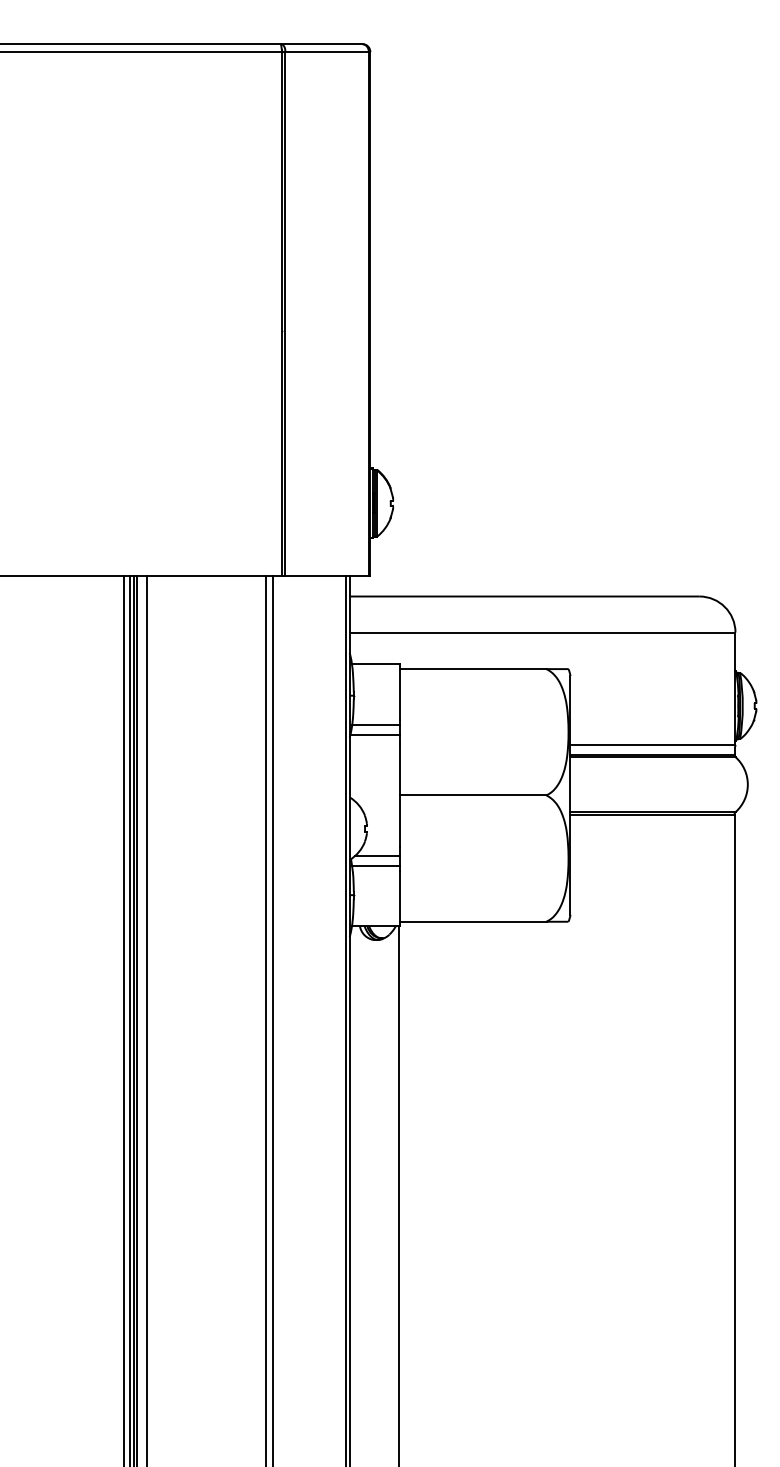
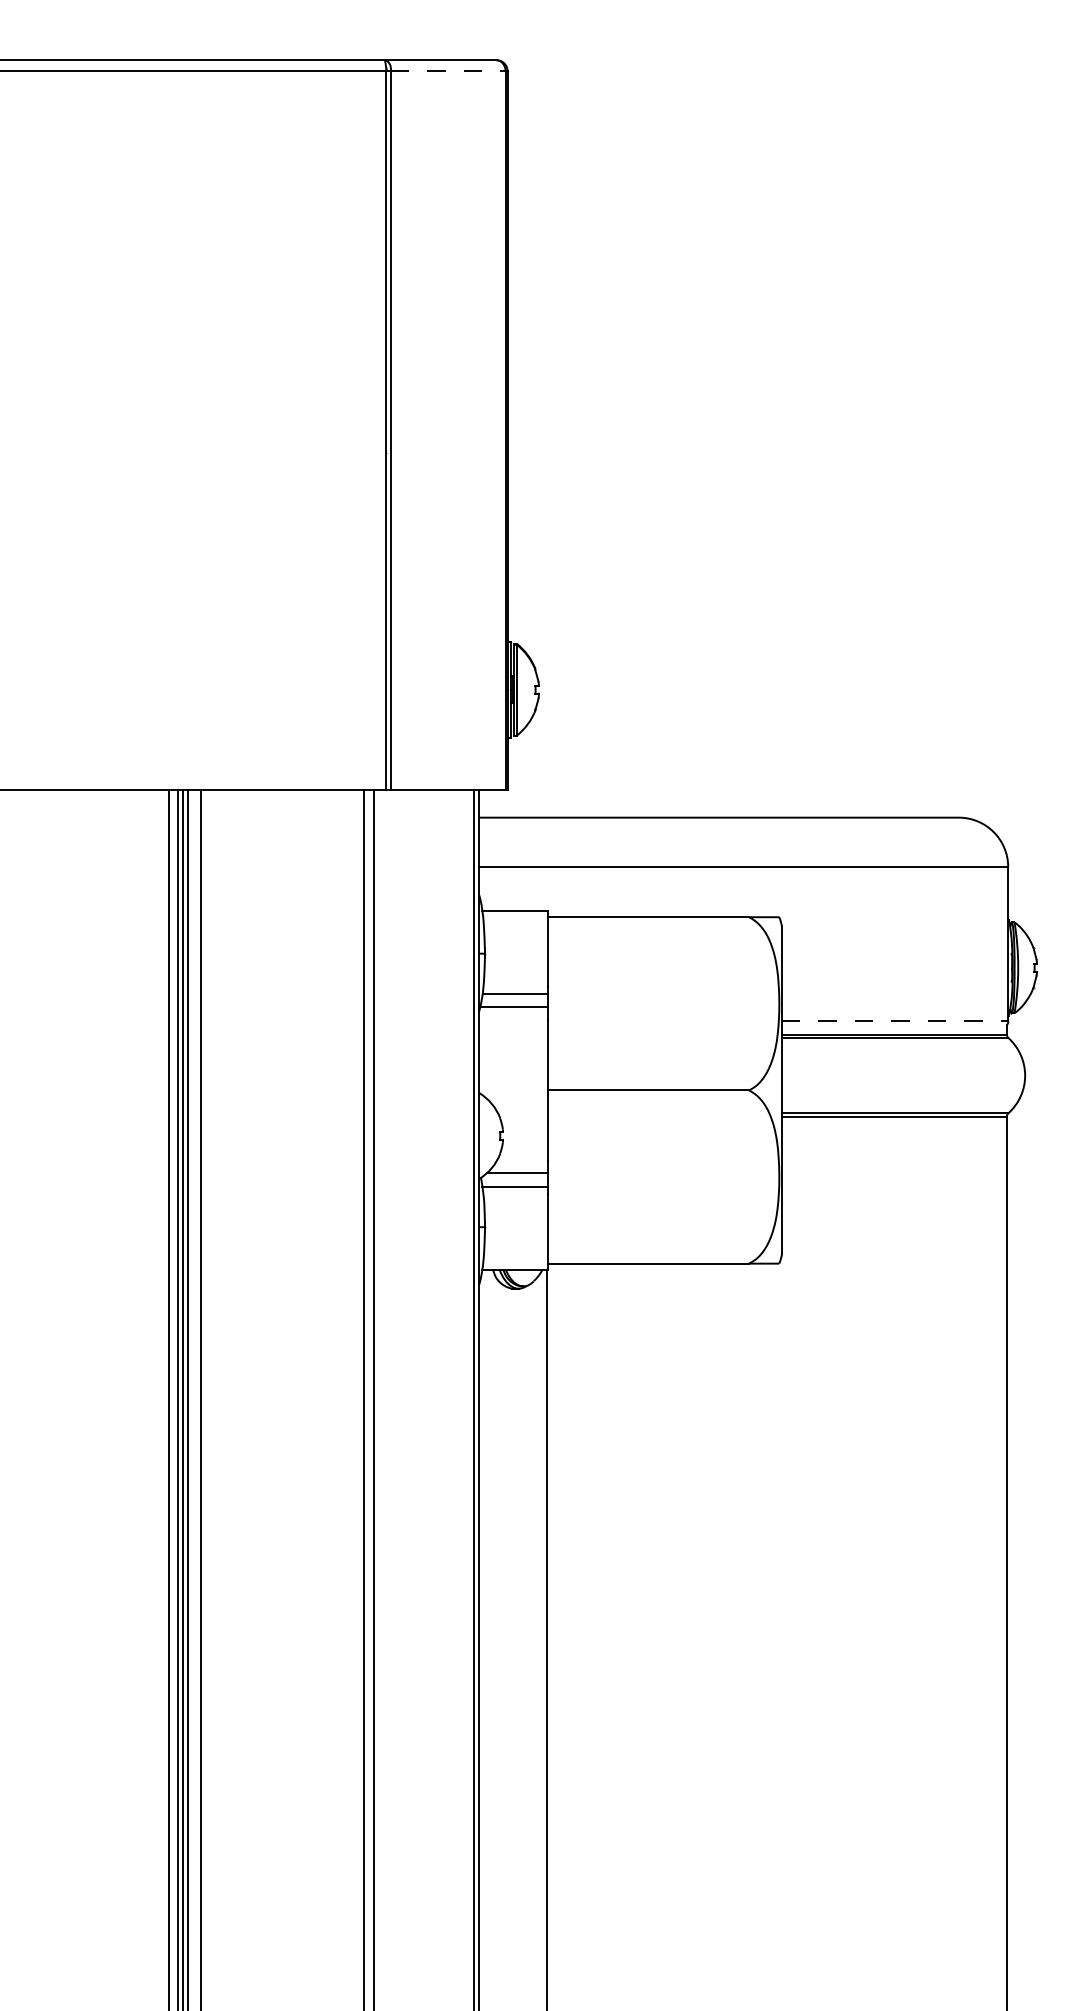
line: (327, 52) -> (448, 71), solid -> dashed
line: (653, 745) -> (895, 1021), solid -> dashed

